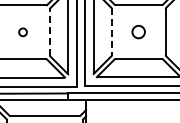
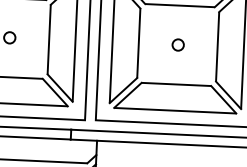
circle: (138, 31) -> (177, 44), size x0.62
line: (50, 32) -> (49, 39), dashed -> solid
line: (111, 32) -> (138, 43), dashed -> solid

